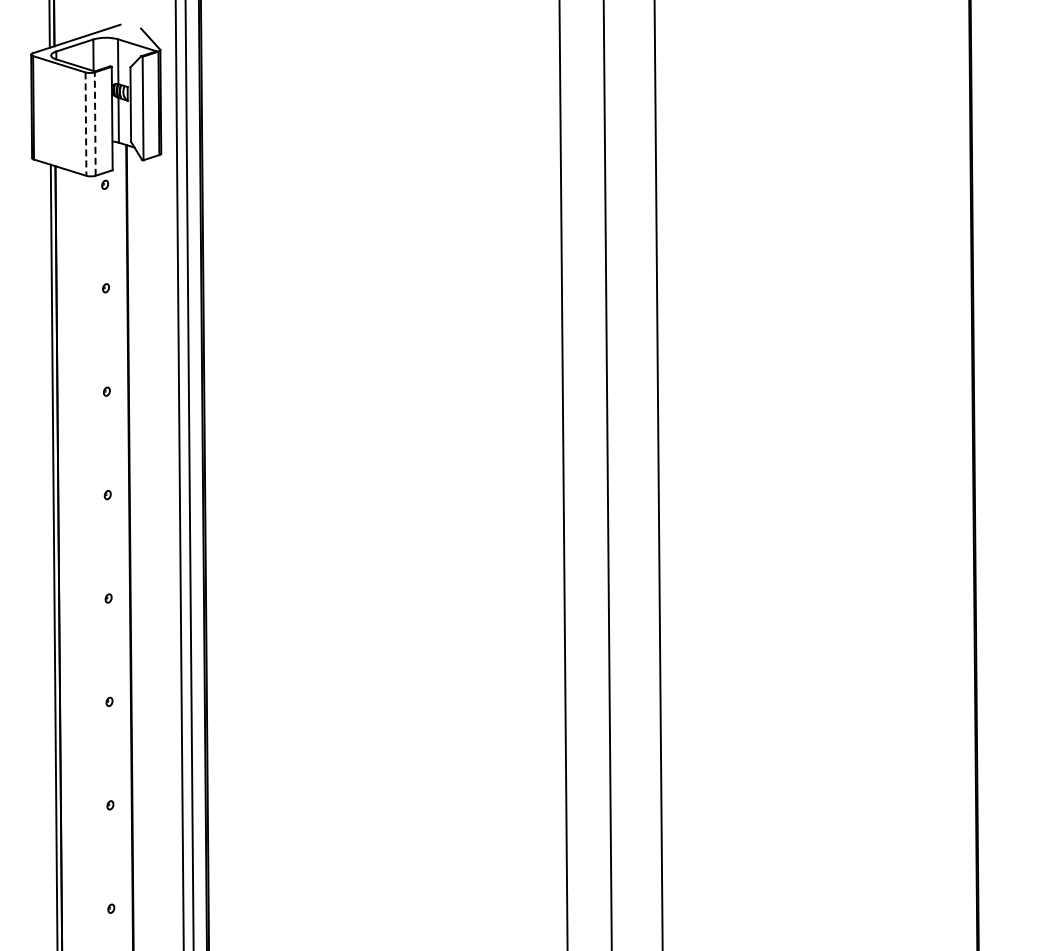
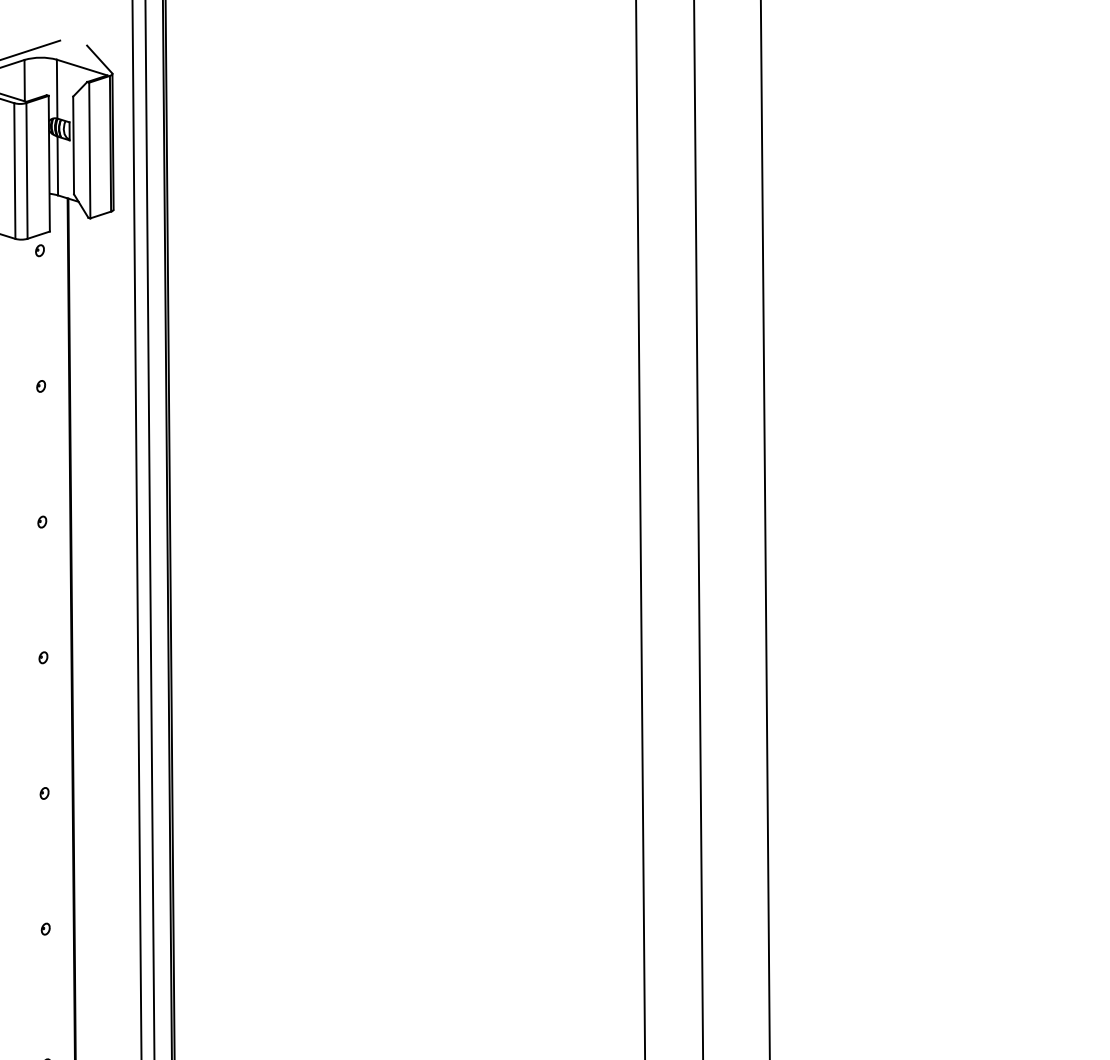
line: (85, 124) -> (14, 171), dashed -> solid
line: (95, 124) -> (27, 171), dashed -> solid

